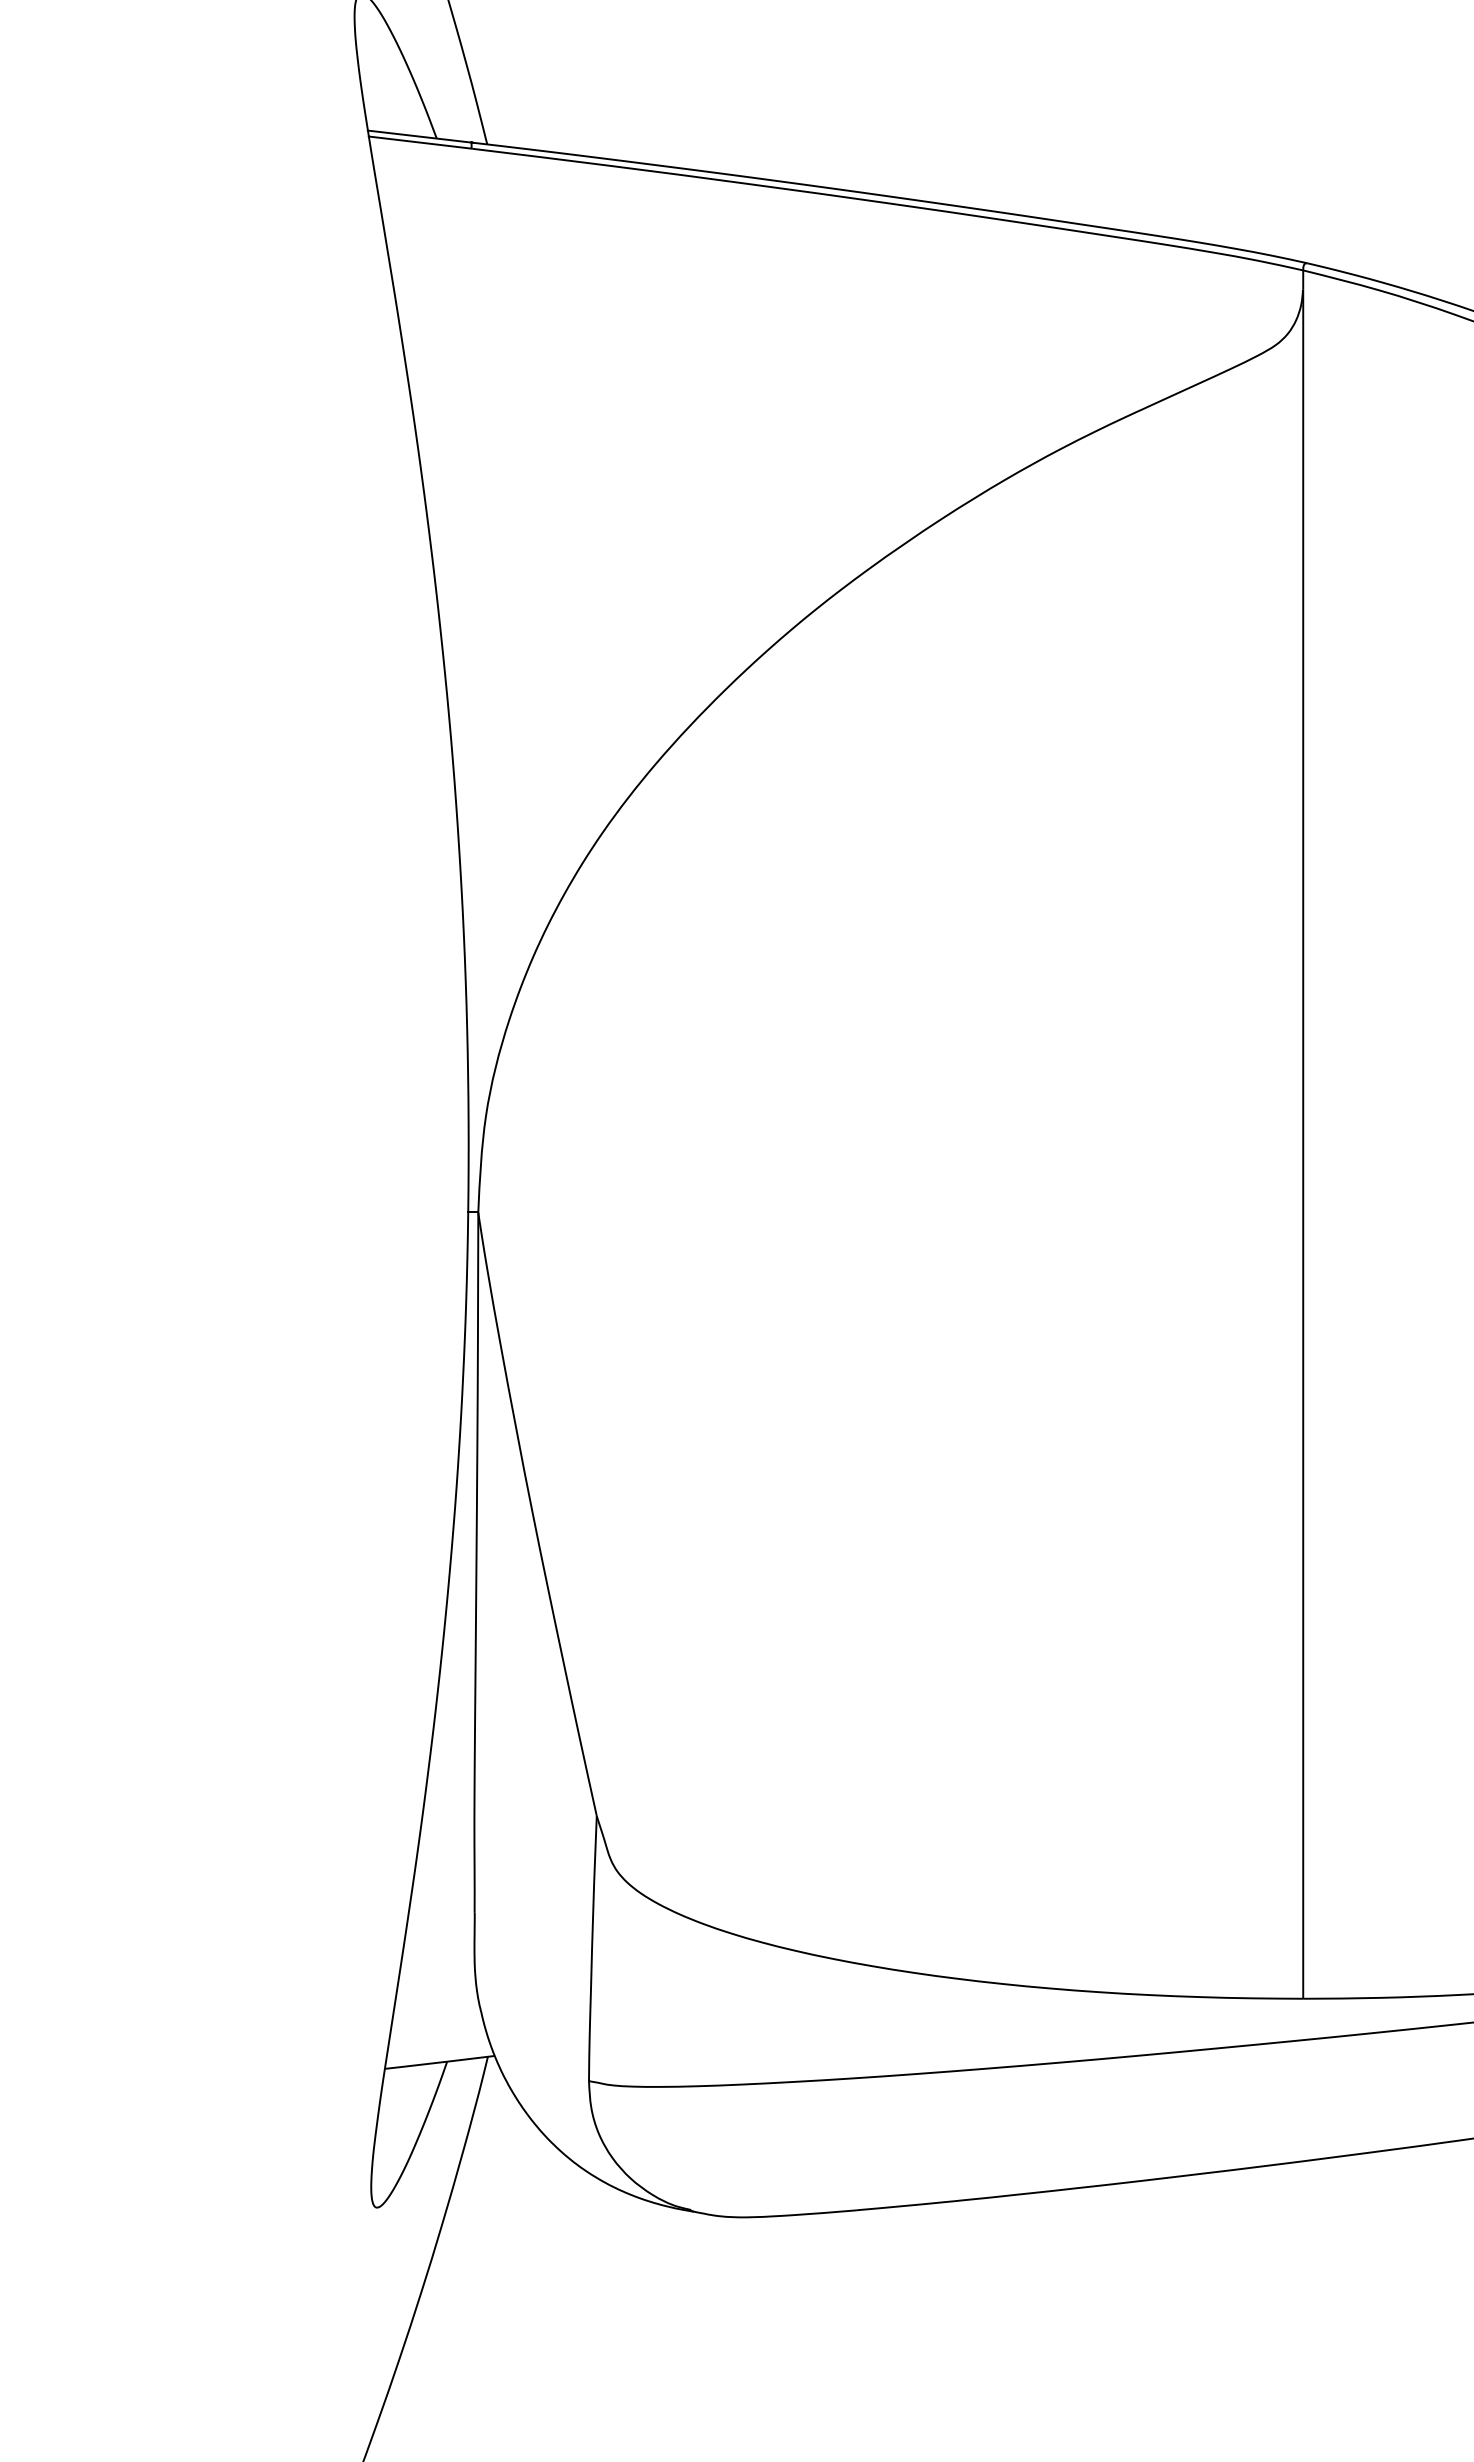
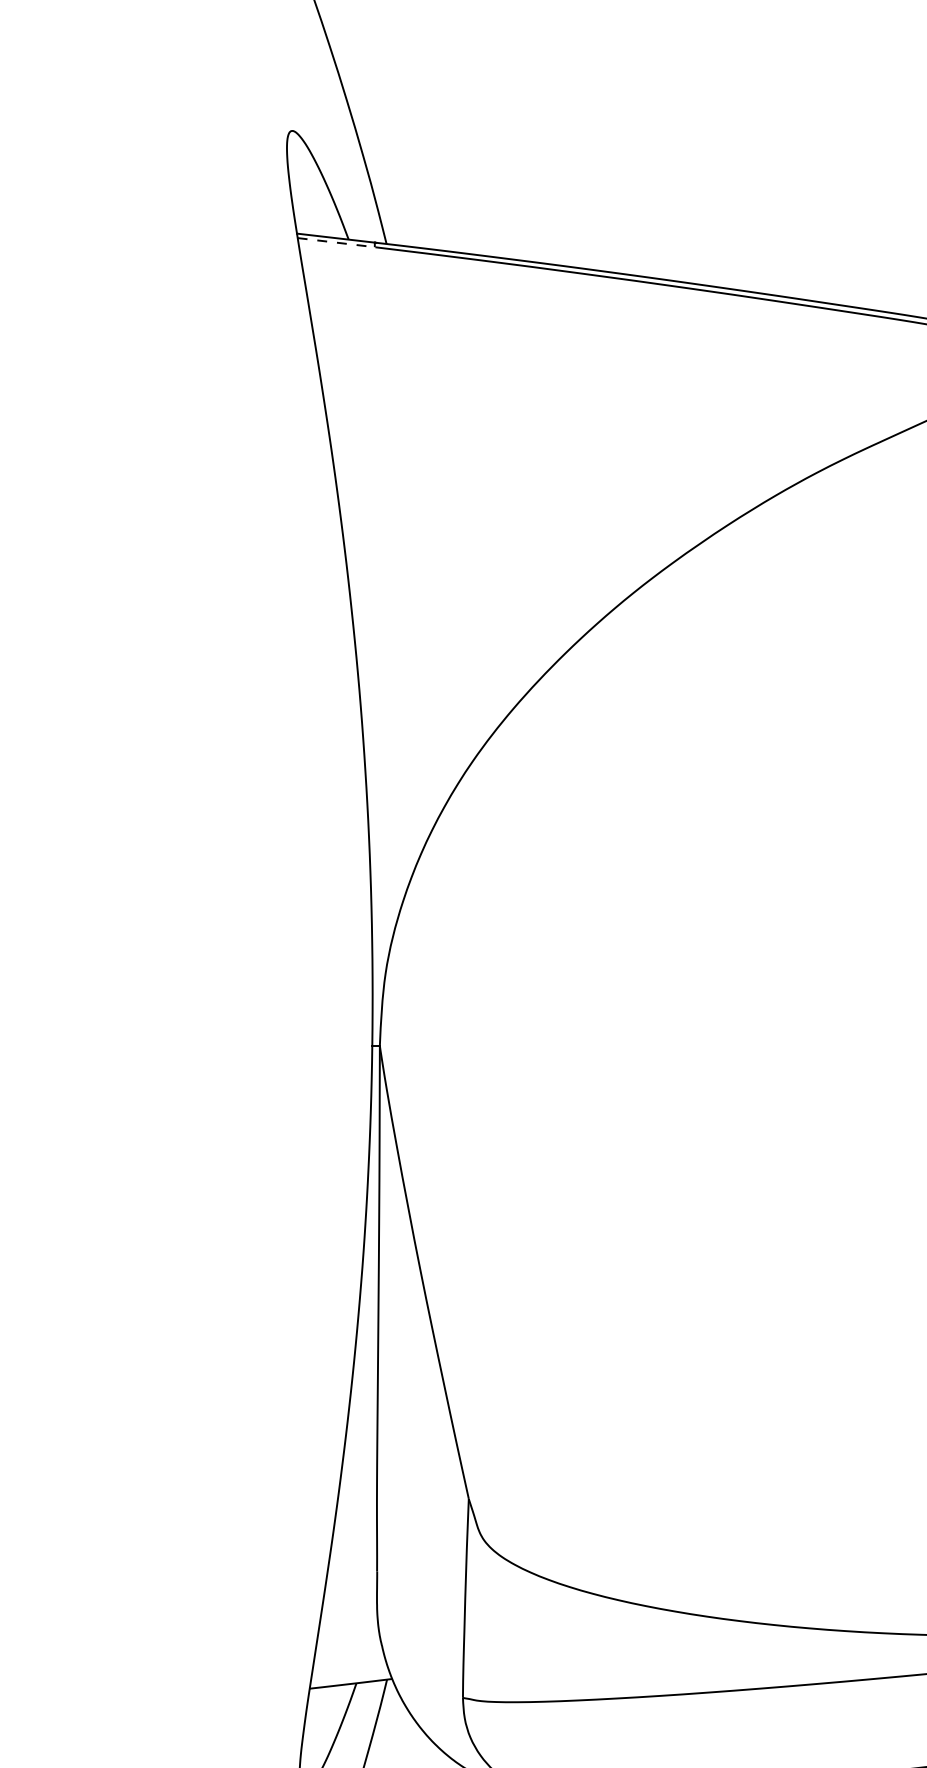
line: (420, 142) -> (336, 242), solid -> dashed

